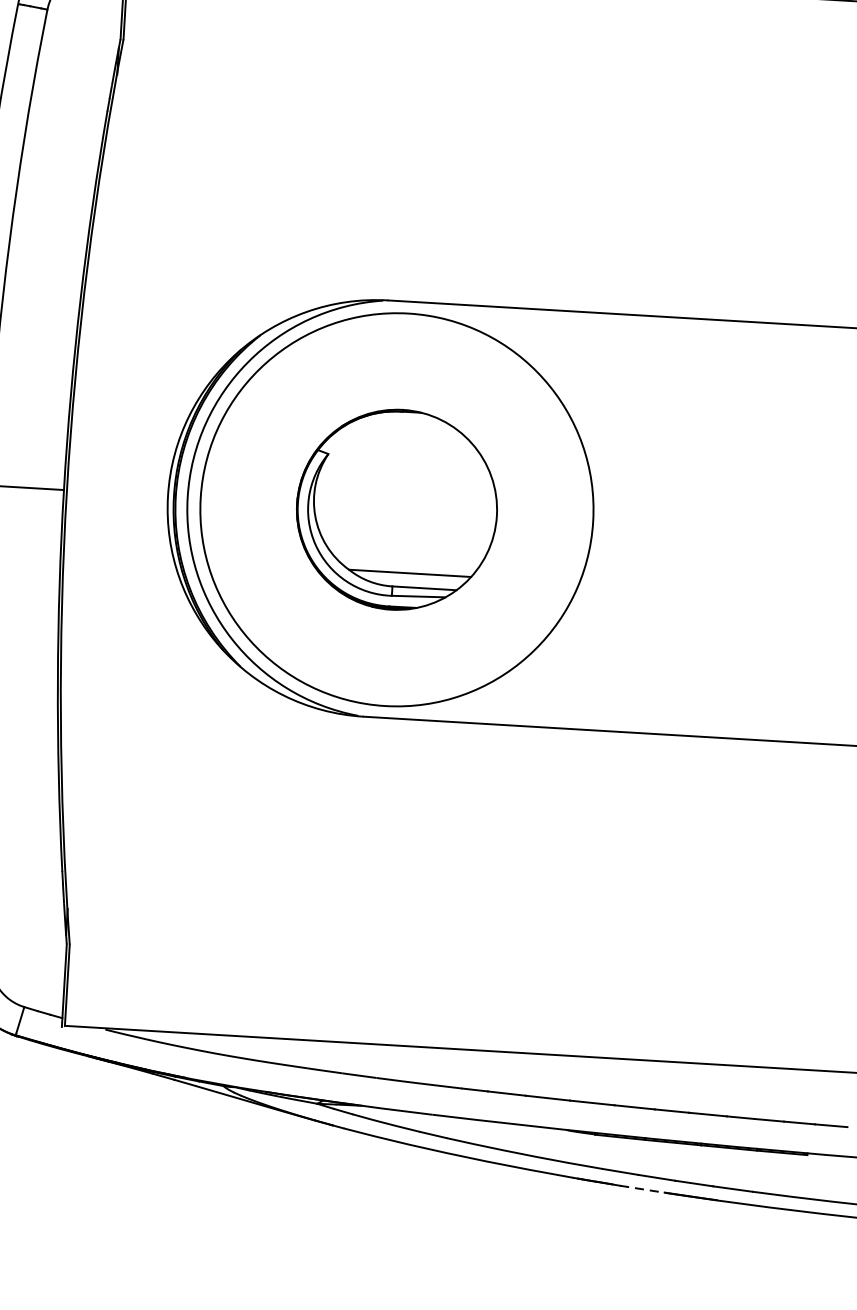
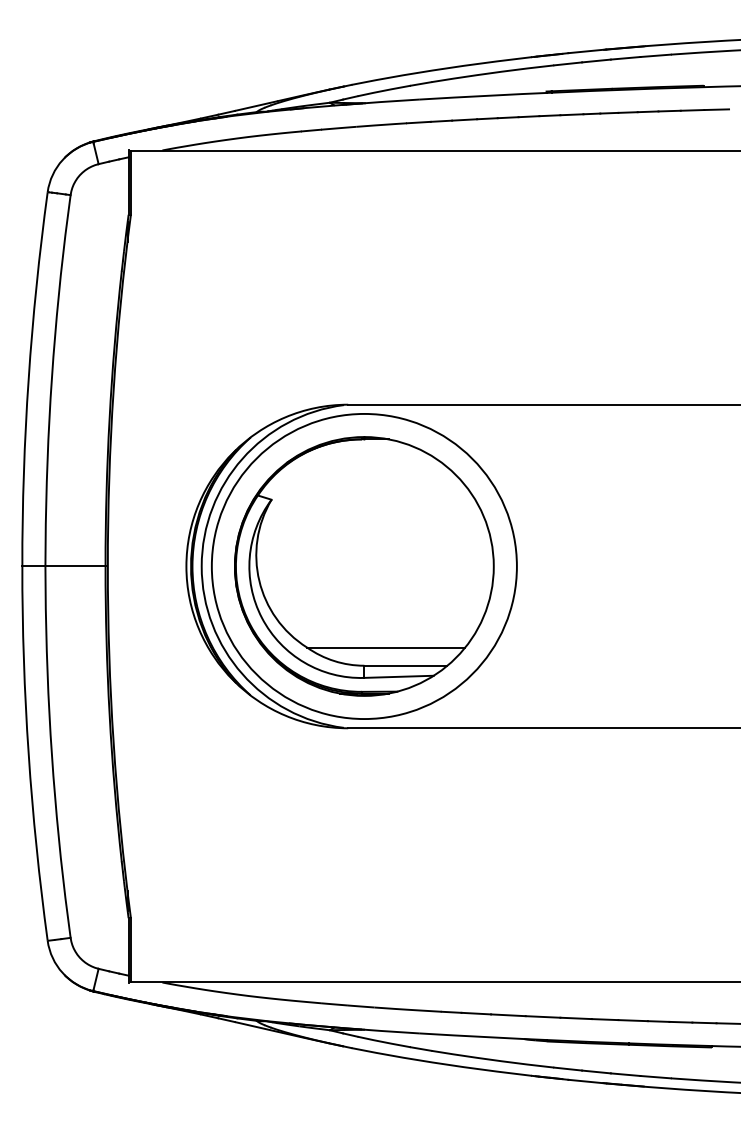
part: (397, 509) -> (364, 566), size x1.67
line: (644, 1189) -> (587, 1081), dashed -> solid

